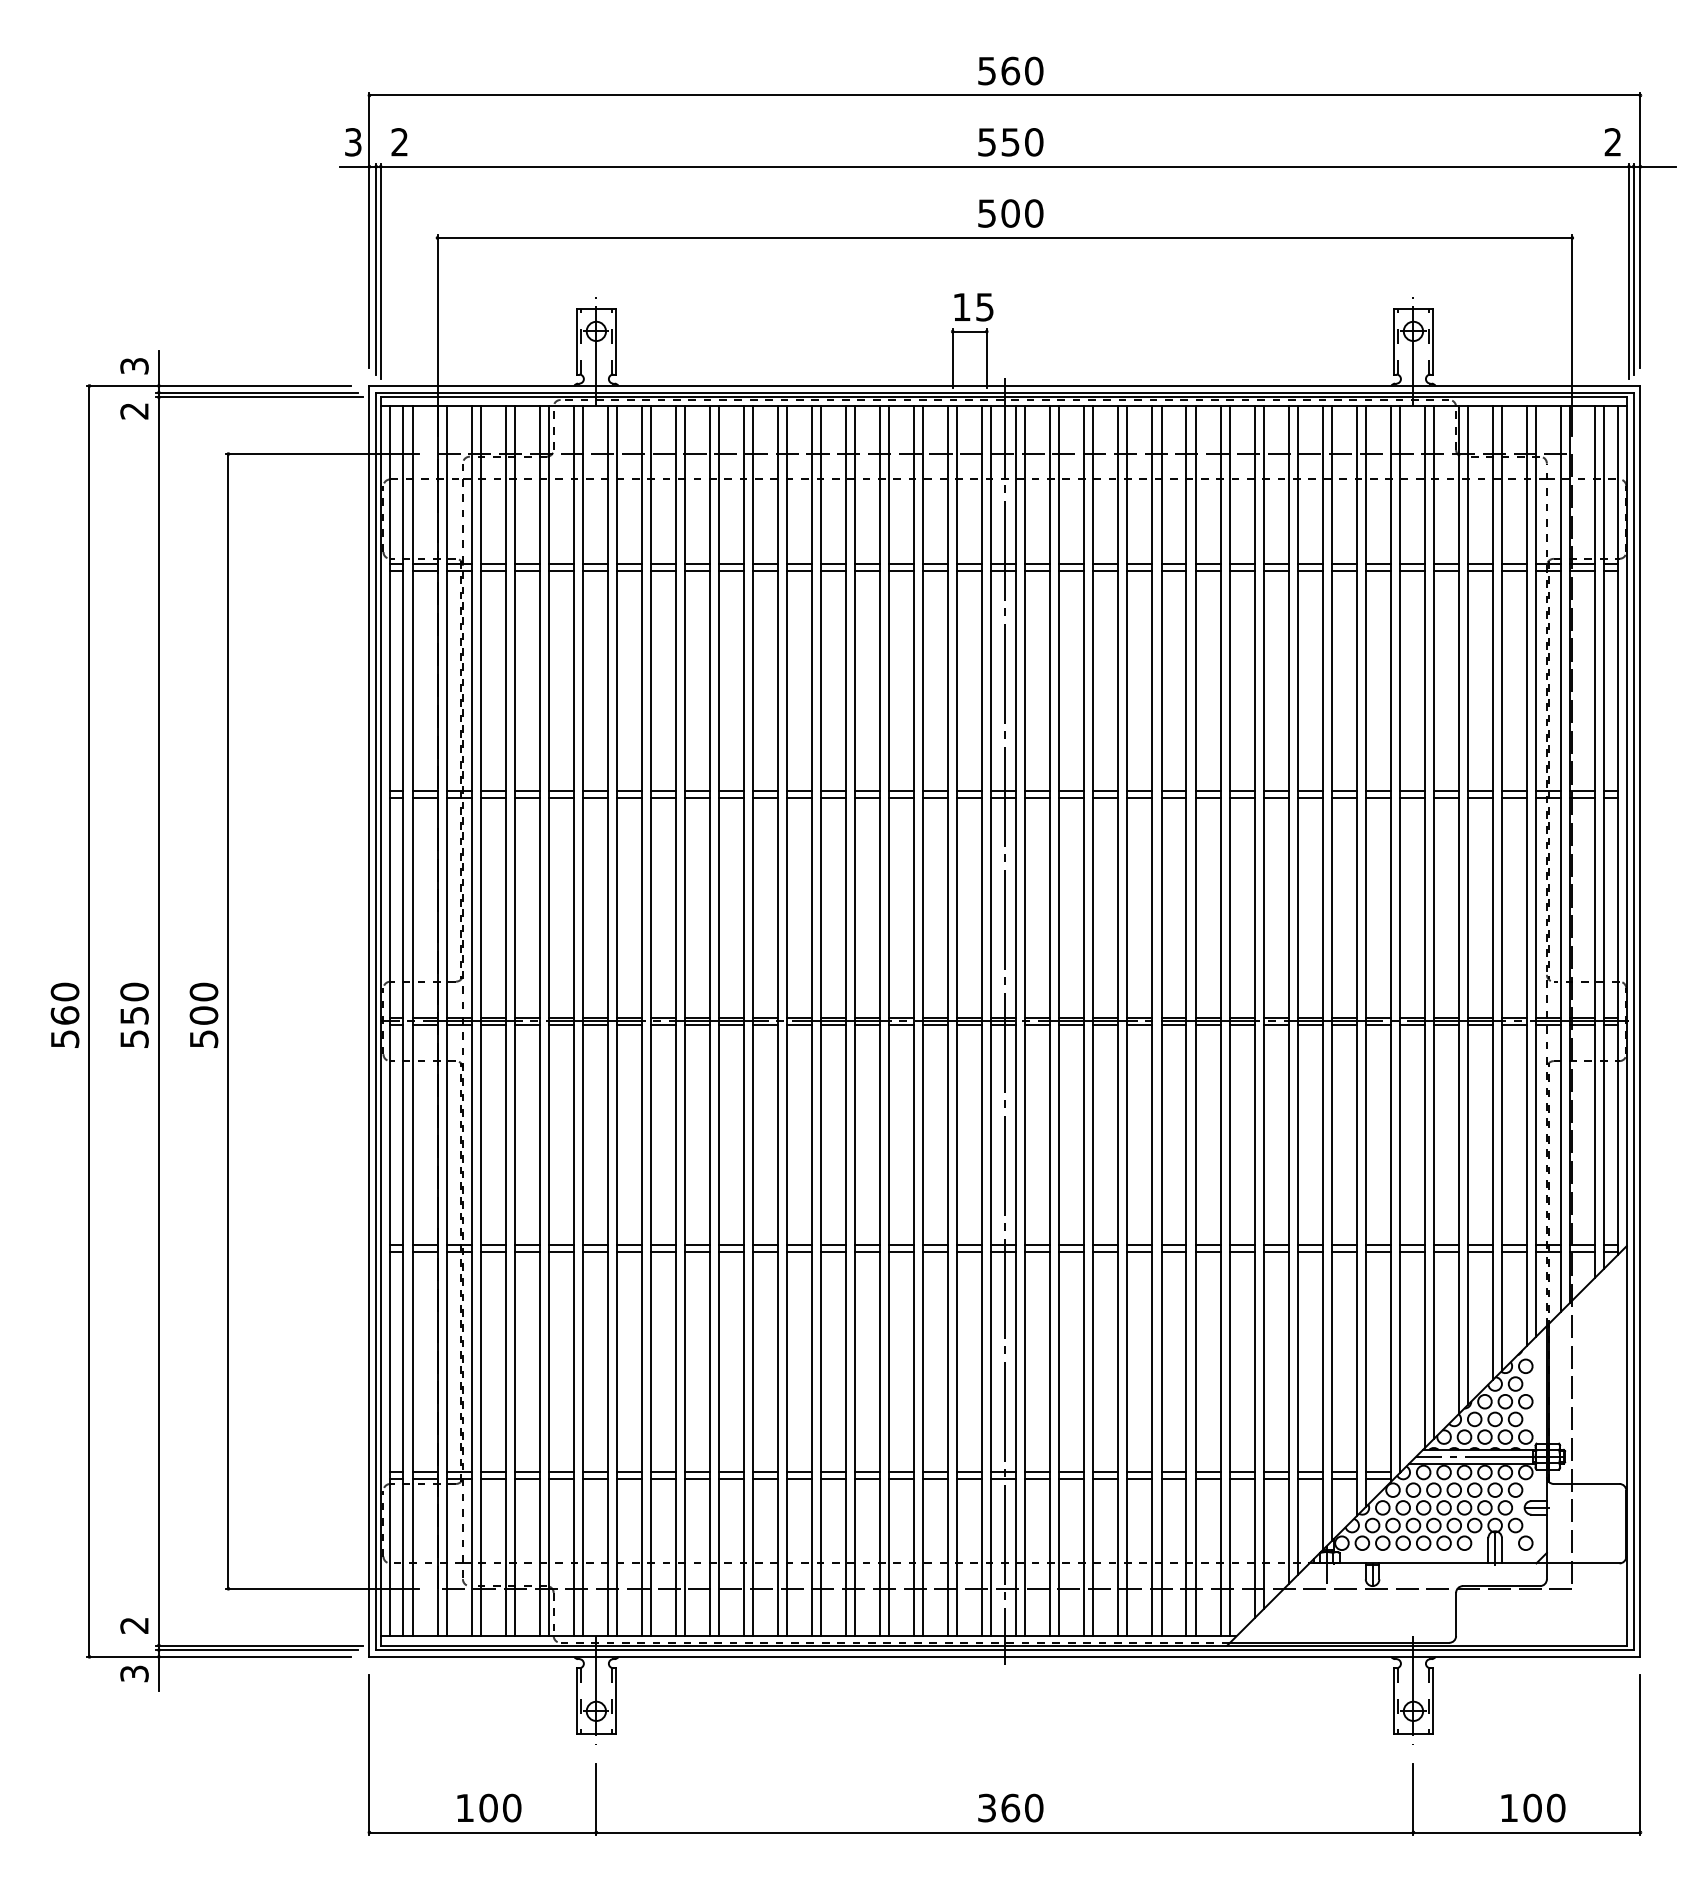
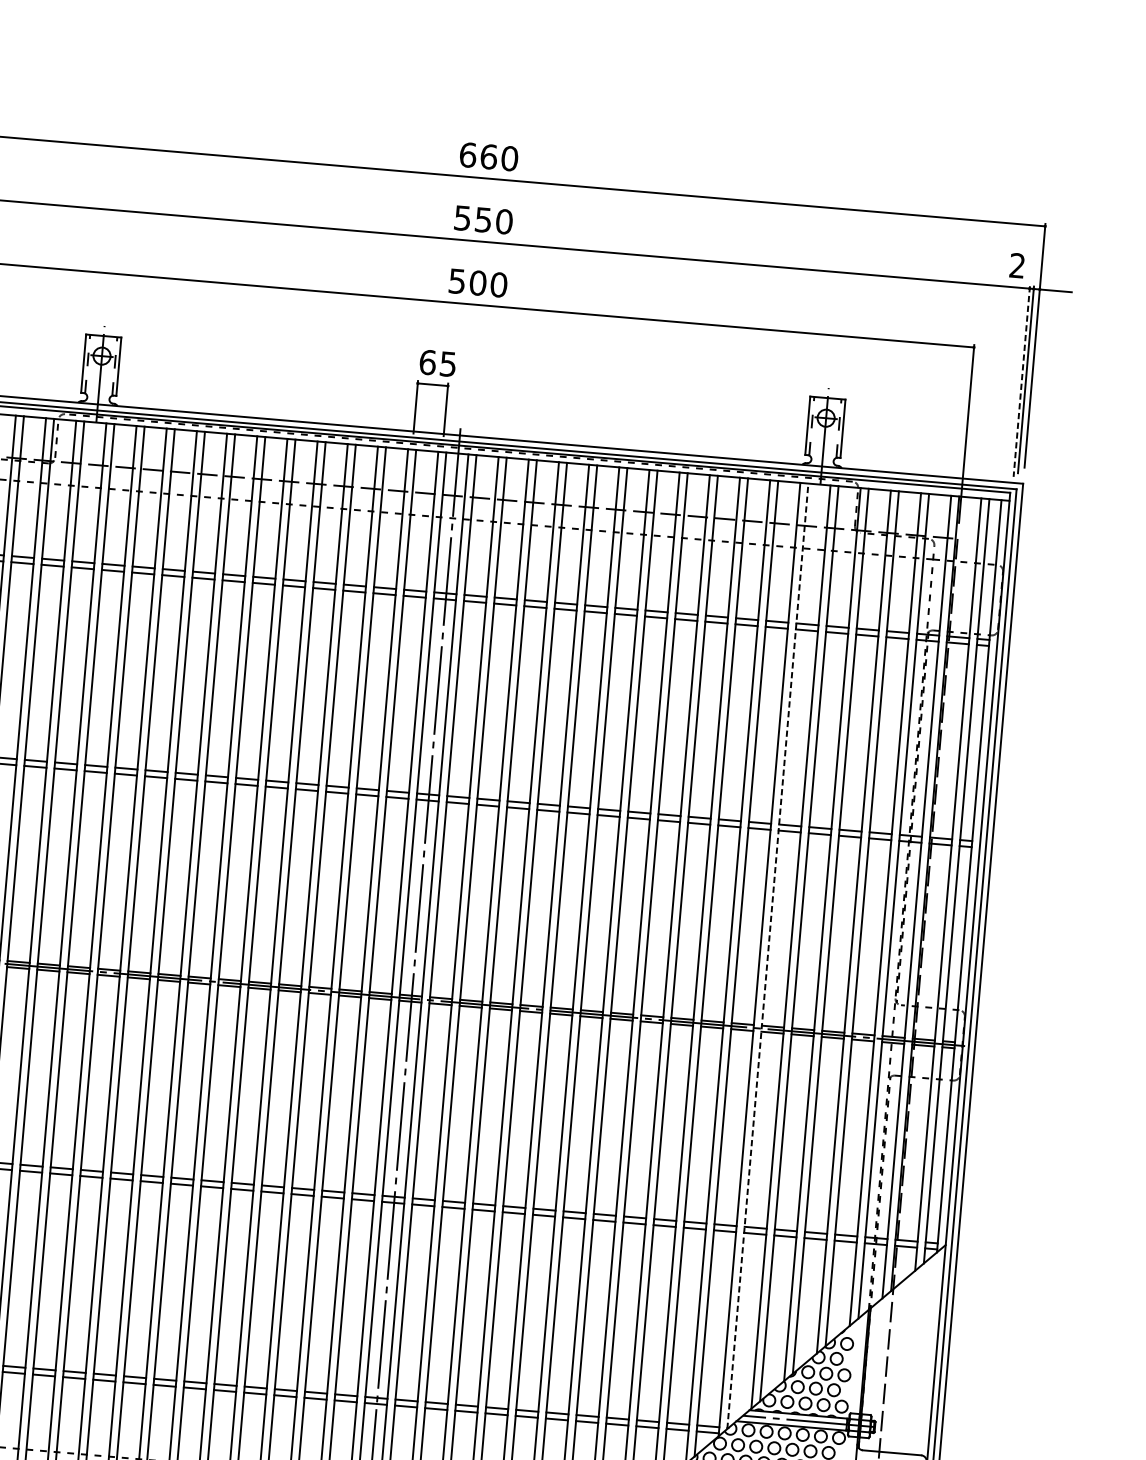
text: (987, 70) -> (468, 154), 560 -> 660
line: (1629, 271) -> (1022, 381), solid -> dashed
text: (962, 307) -> (428, 362), 15 -> 65
line: (1399, 939) -> (767, 956), solid -> dashed

